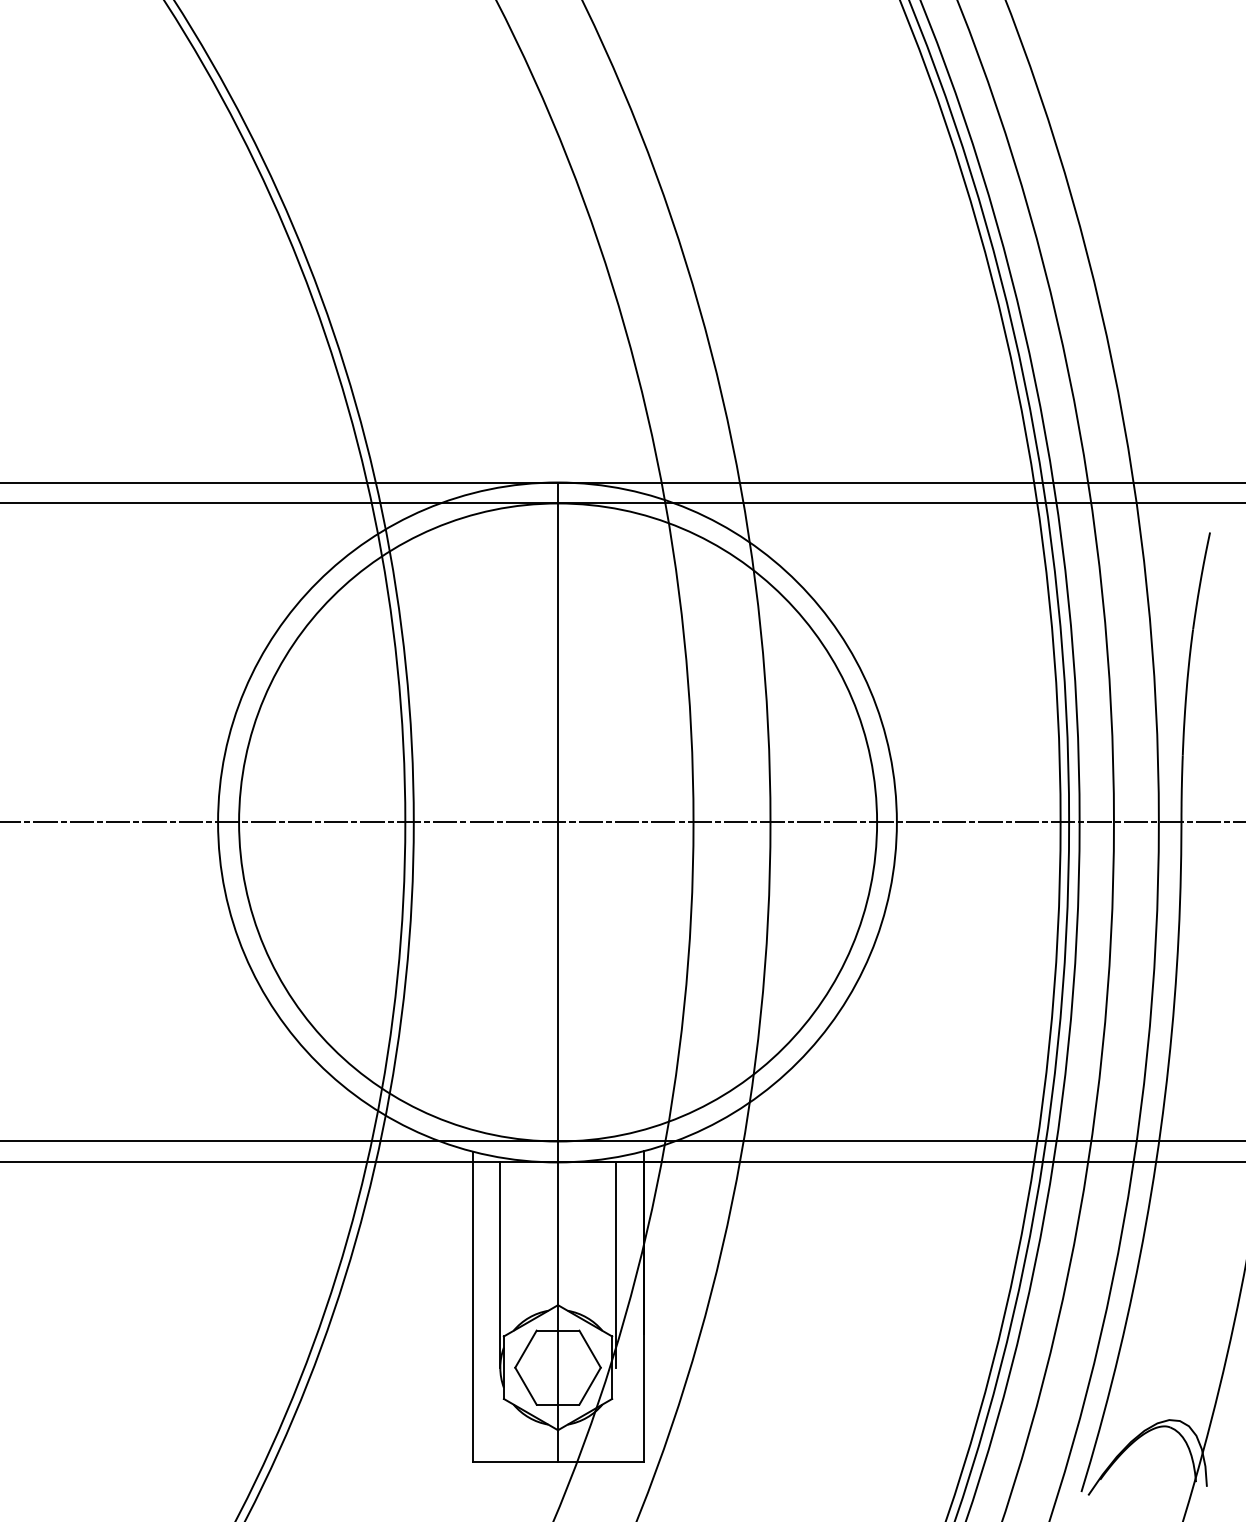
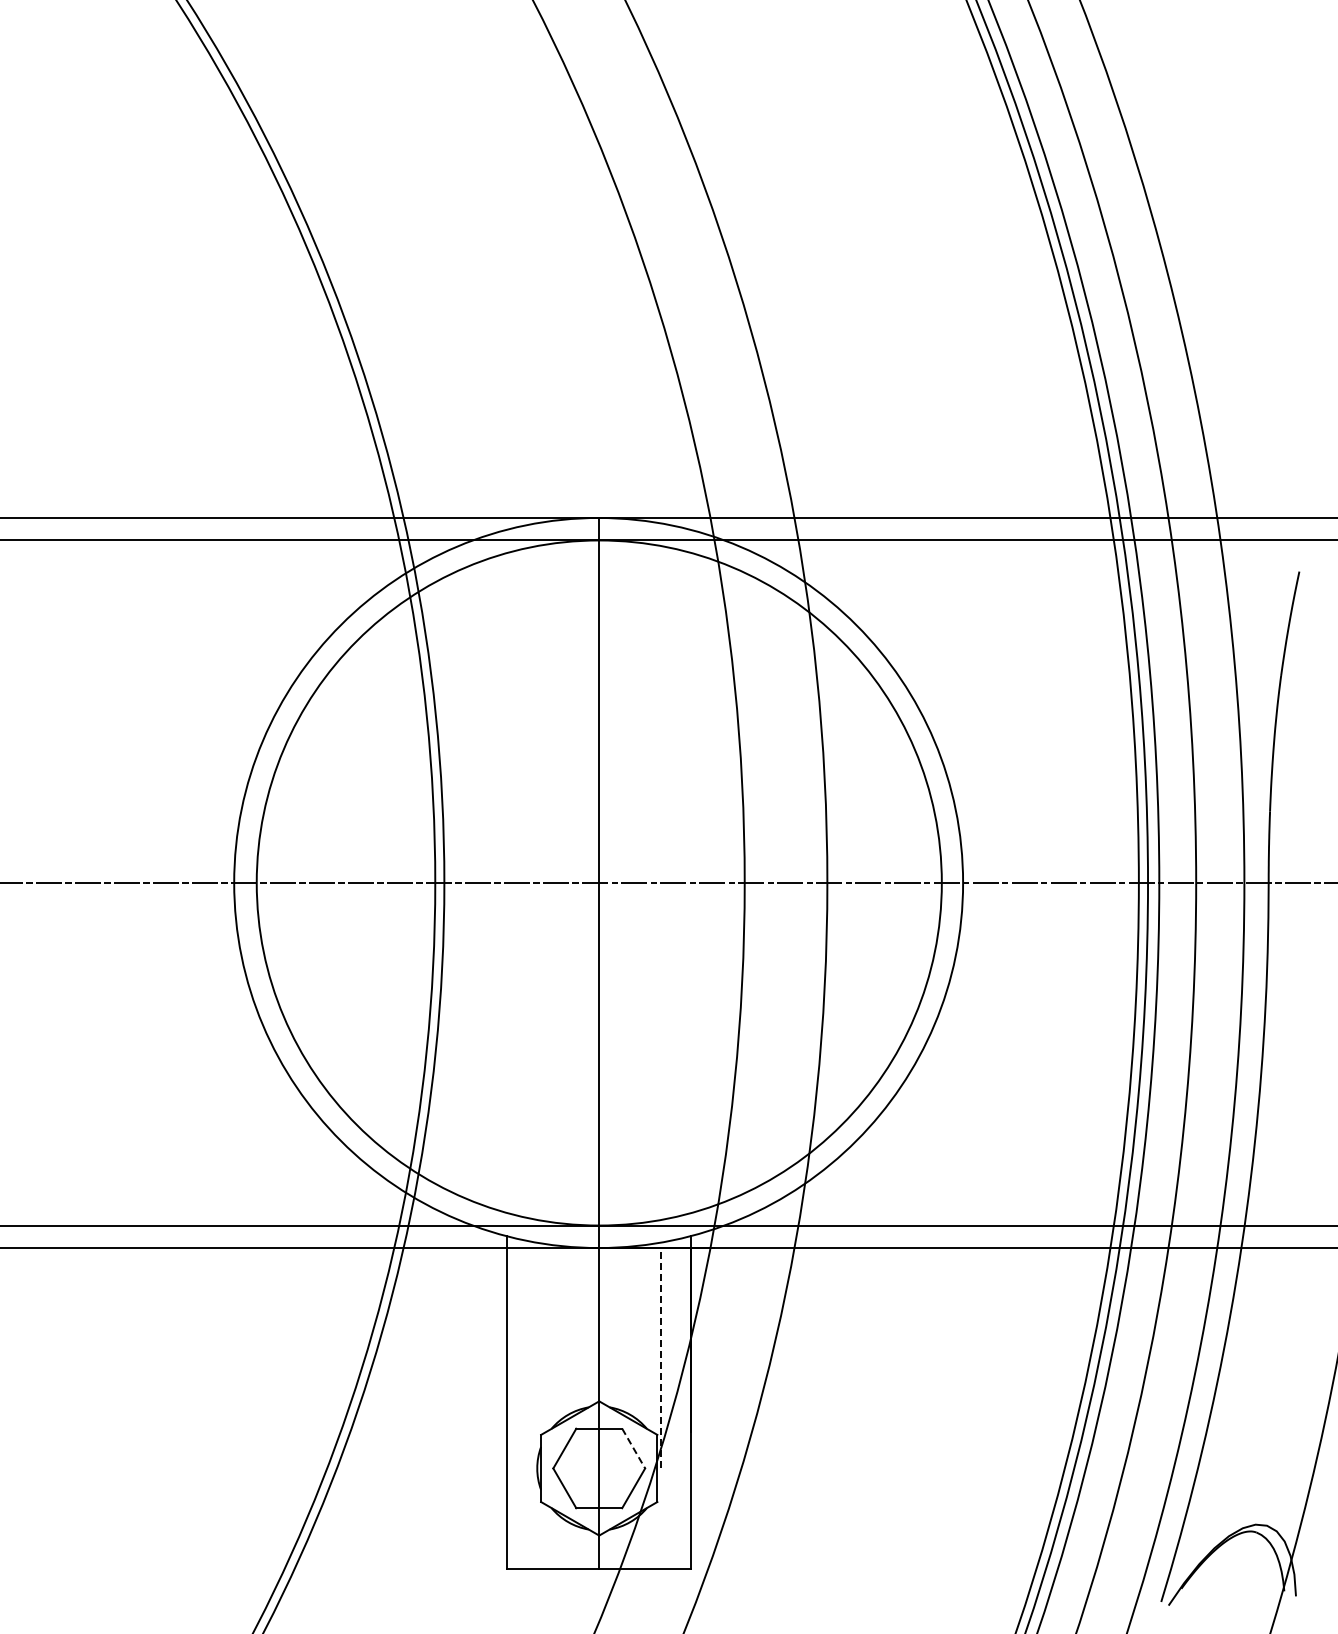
line: (616, 1264) -> (661, 1357), solid -> dashed
line: (500, 1265) -> (537, 1358), removed
line: (589, 1349) -> (633, 1448), solid -> dashed

